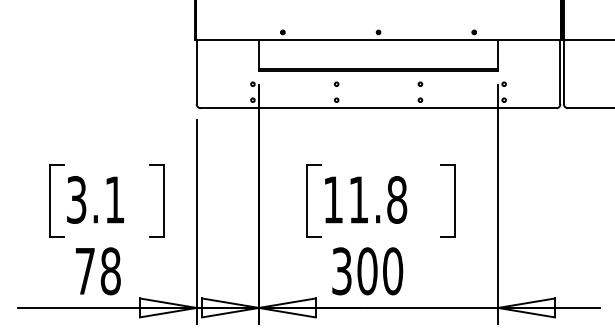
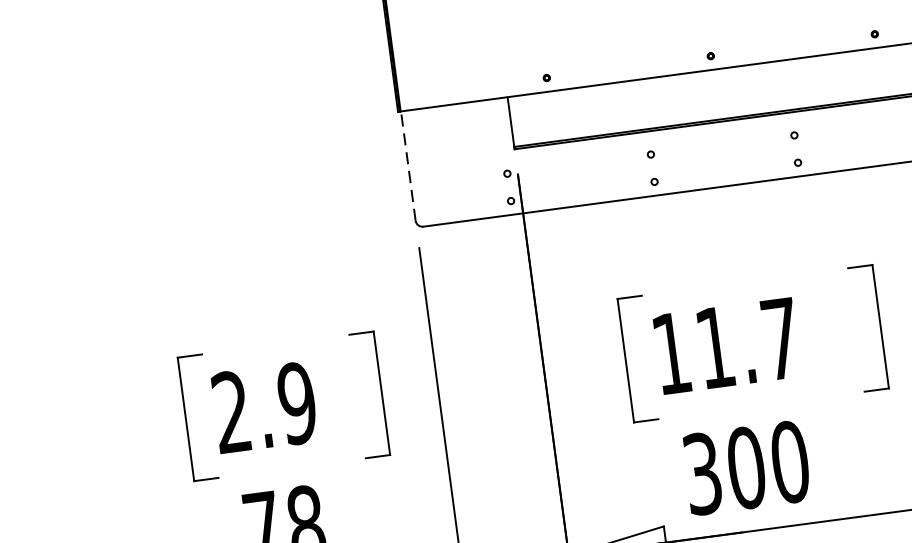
line: (196, 72) -> (408, 166), solid -> dashed
text: (95, 199) -> (263, 407), 3.1 -> 2.9
text: (397, 199) -> (781, 338), 11.8 -> 11.7

